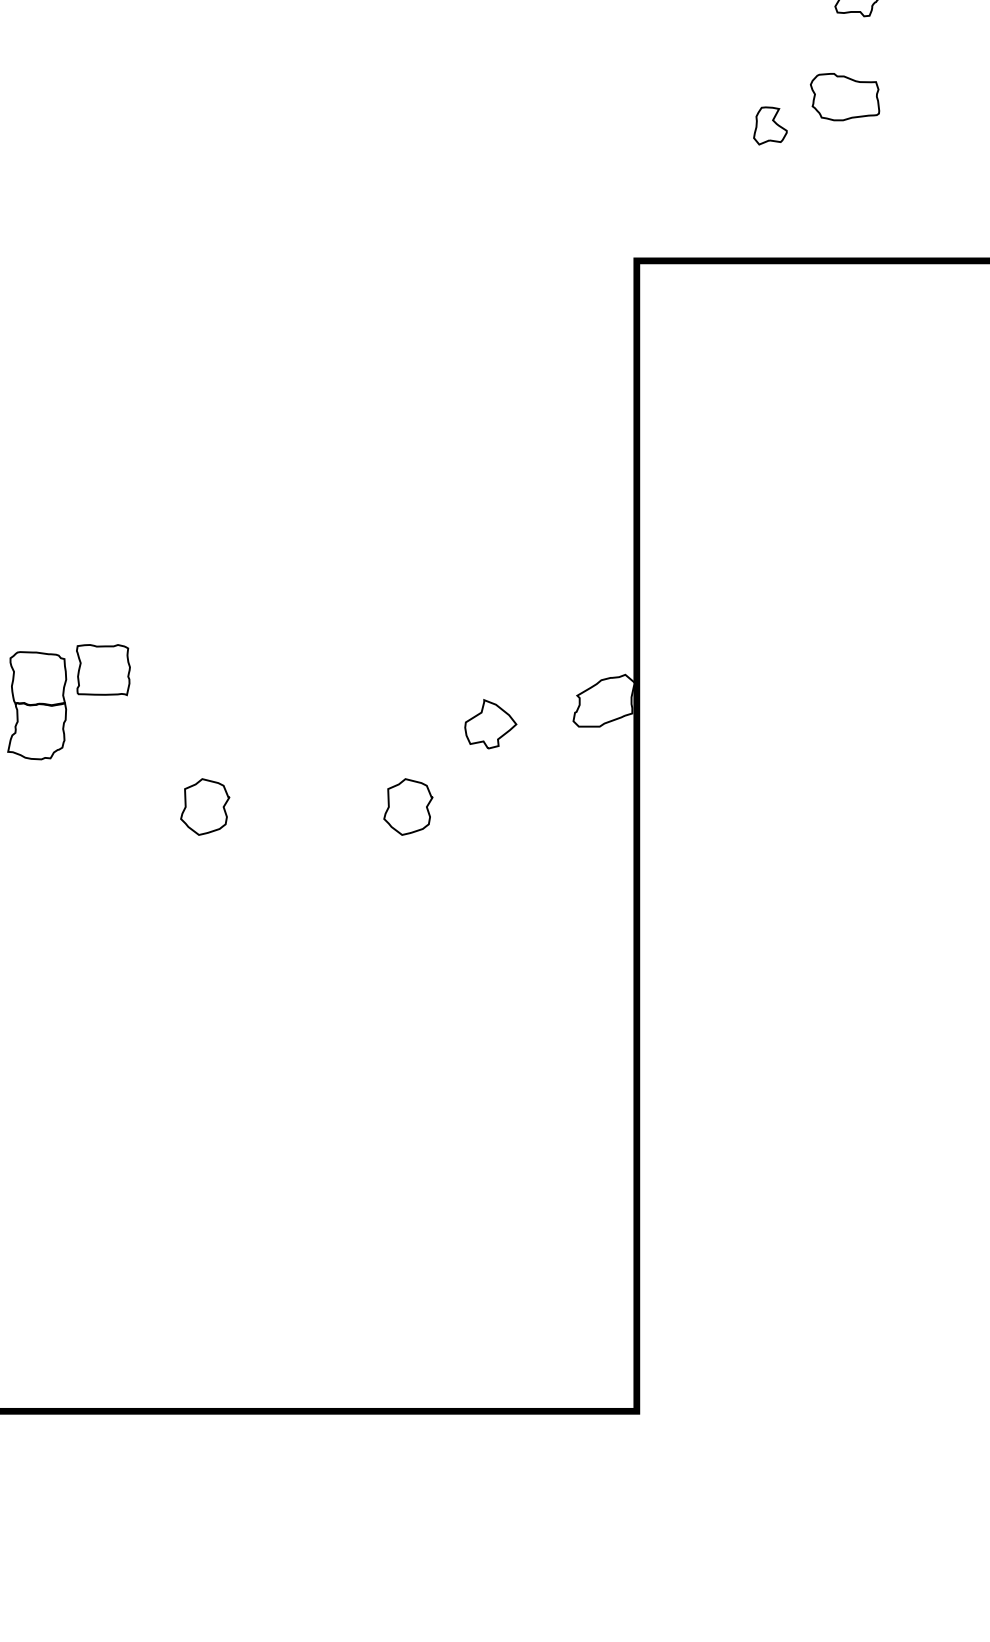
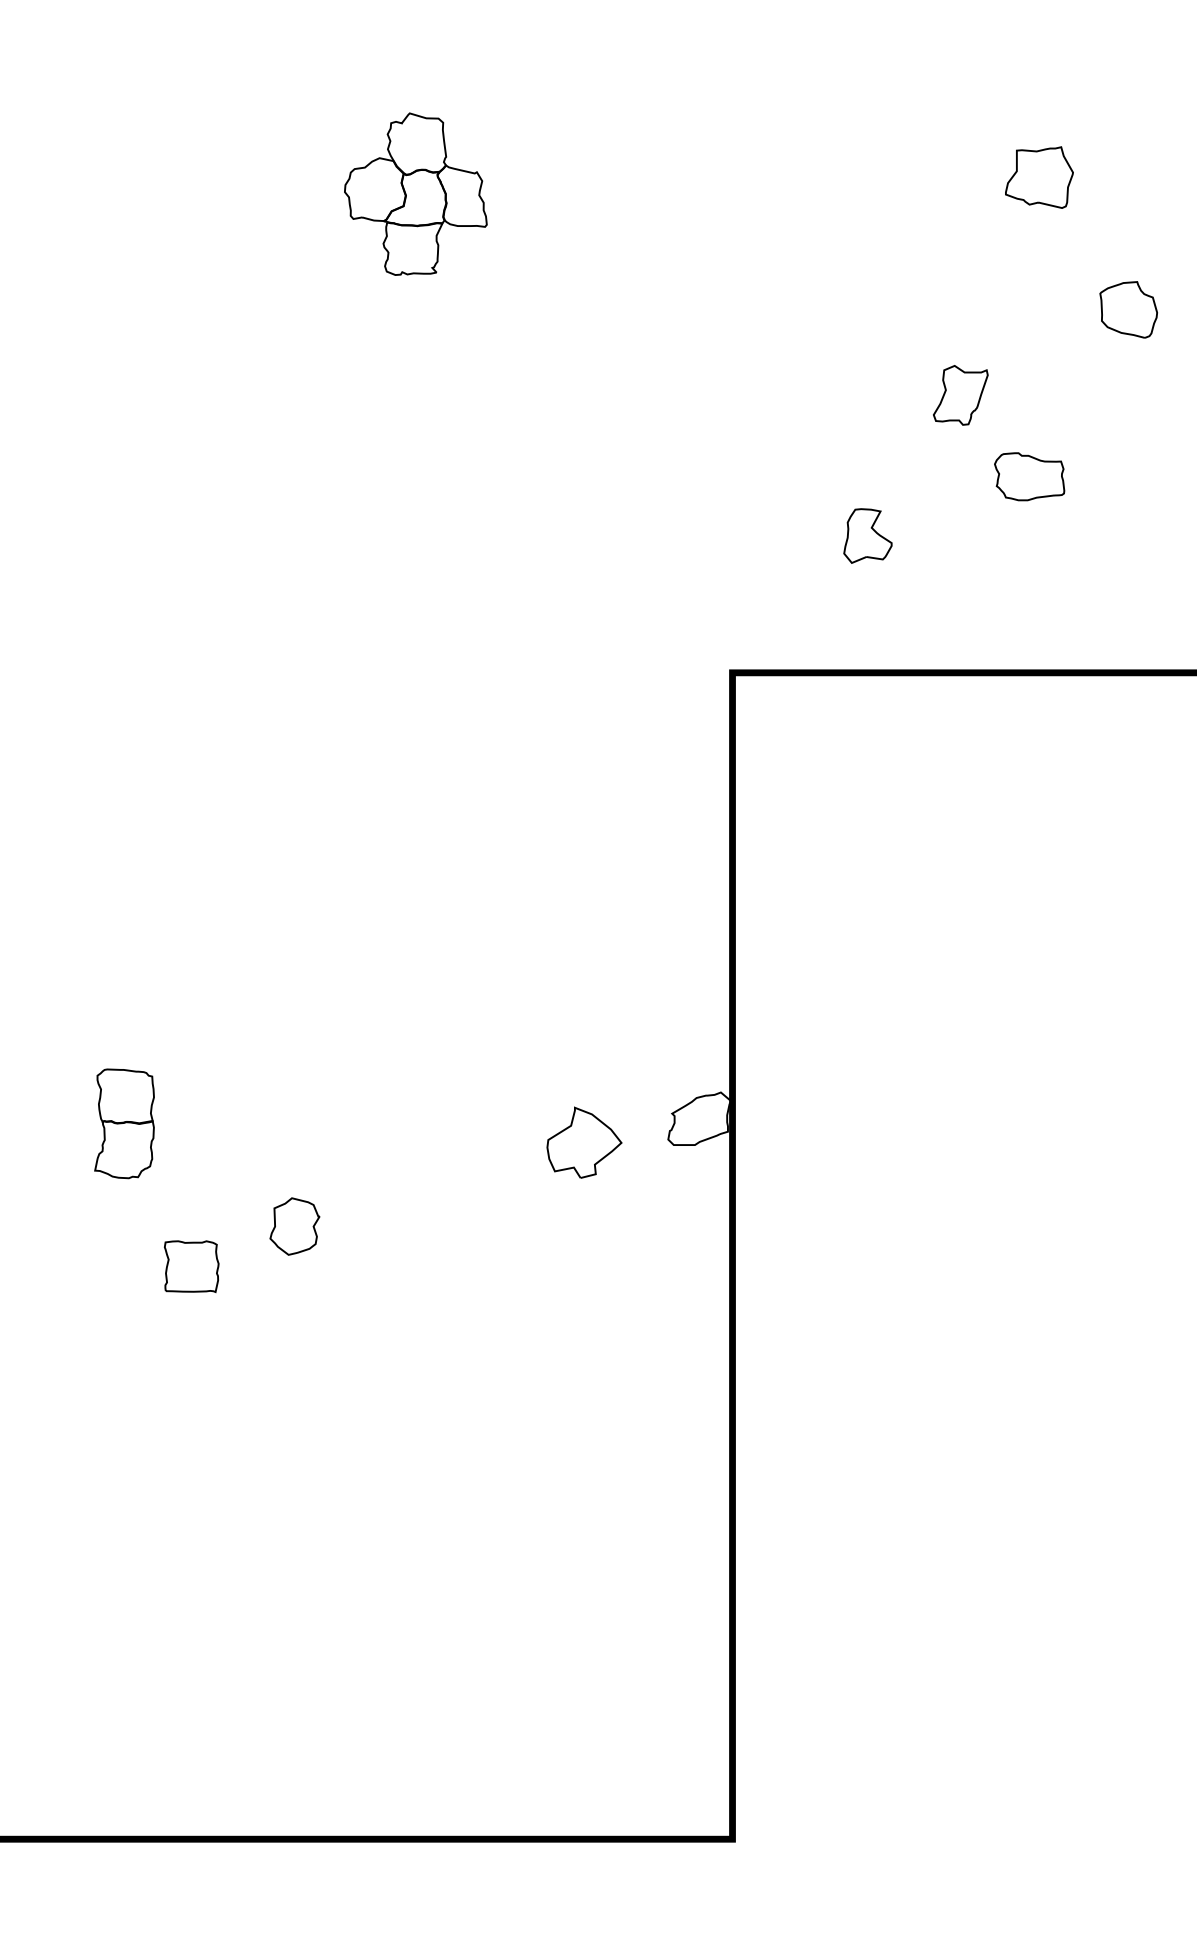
part: (844, 96) -> (1029, 476), moved
part: (769, 125) -> (867, 535), size x1.43
part: (103, 669) -> (191, 1266), moved
part: (490, 724) -> (584, 1142), size x1.43
part: (407, 806) -> (500, 1226), removed

